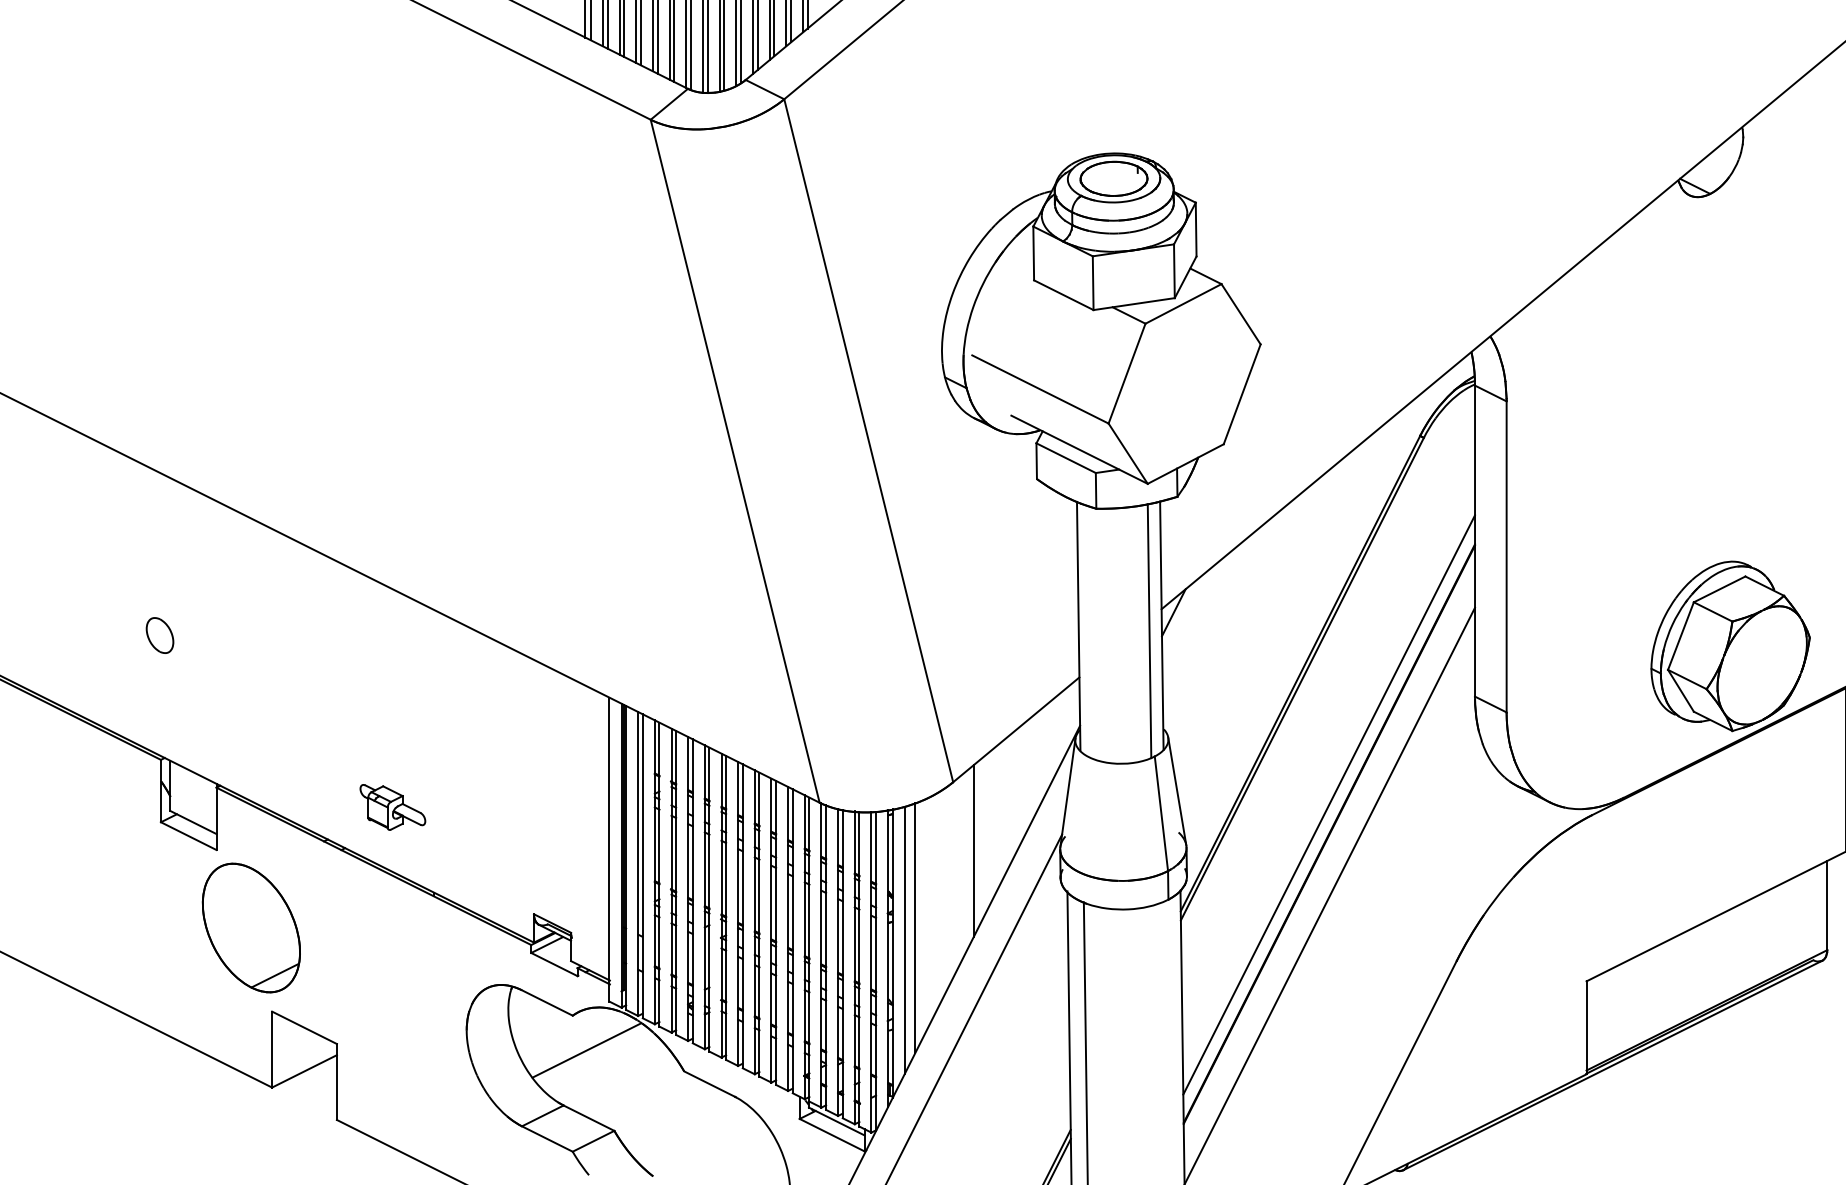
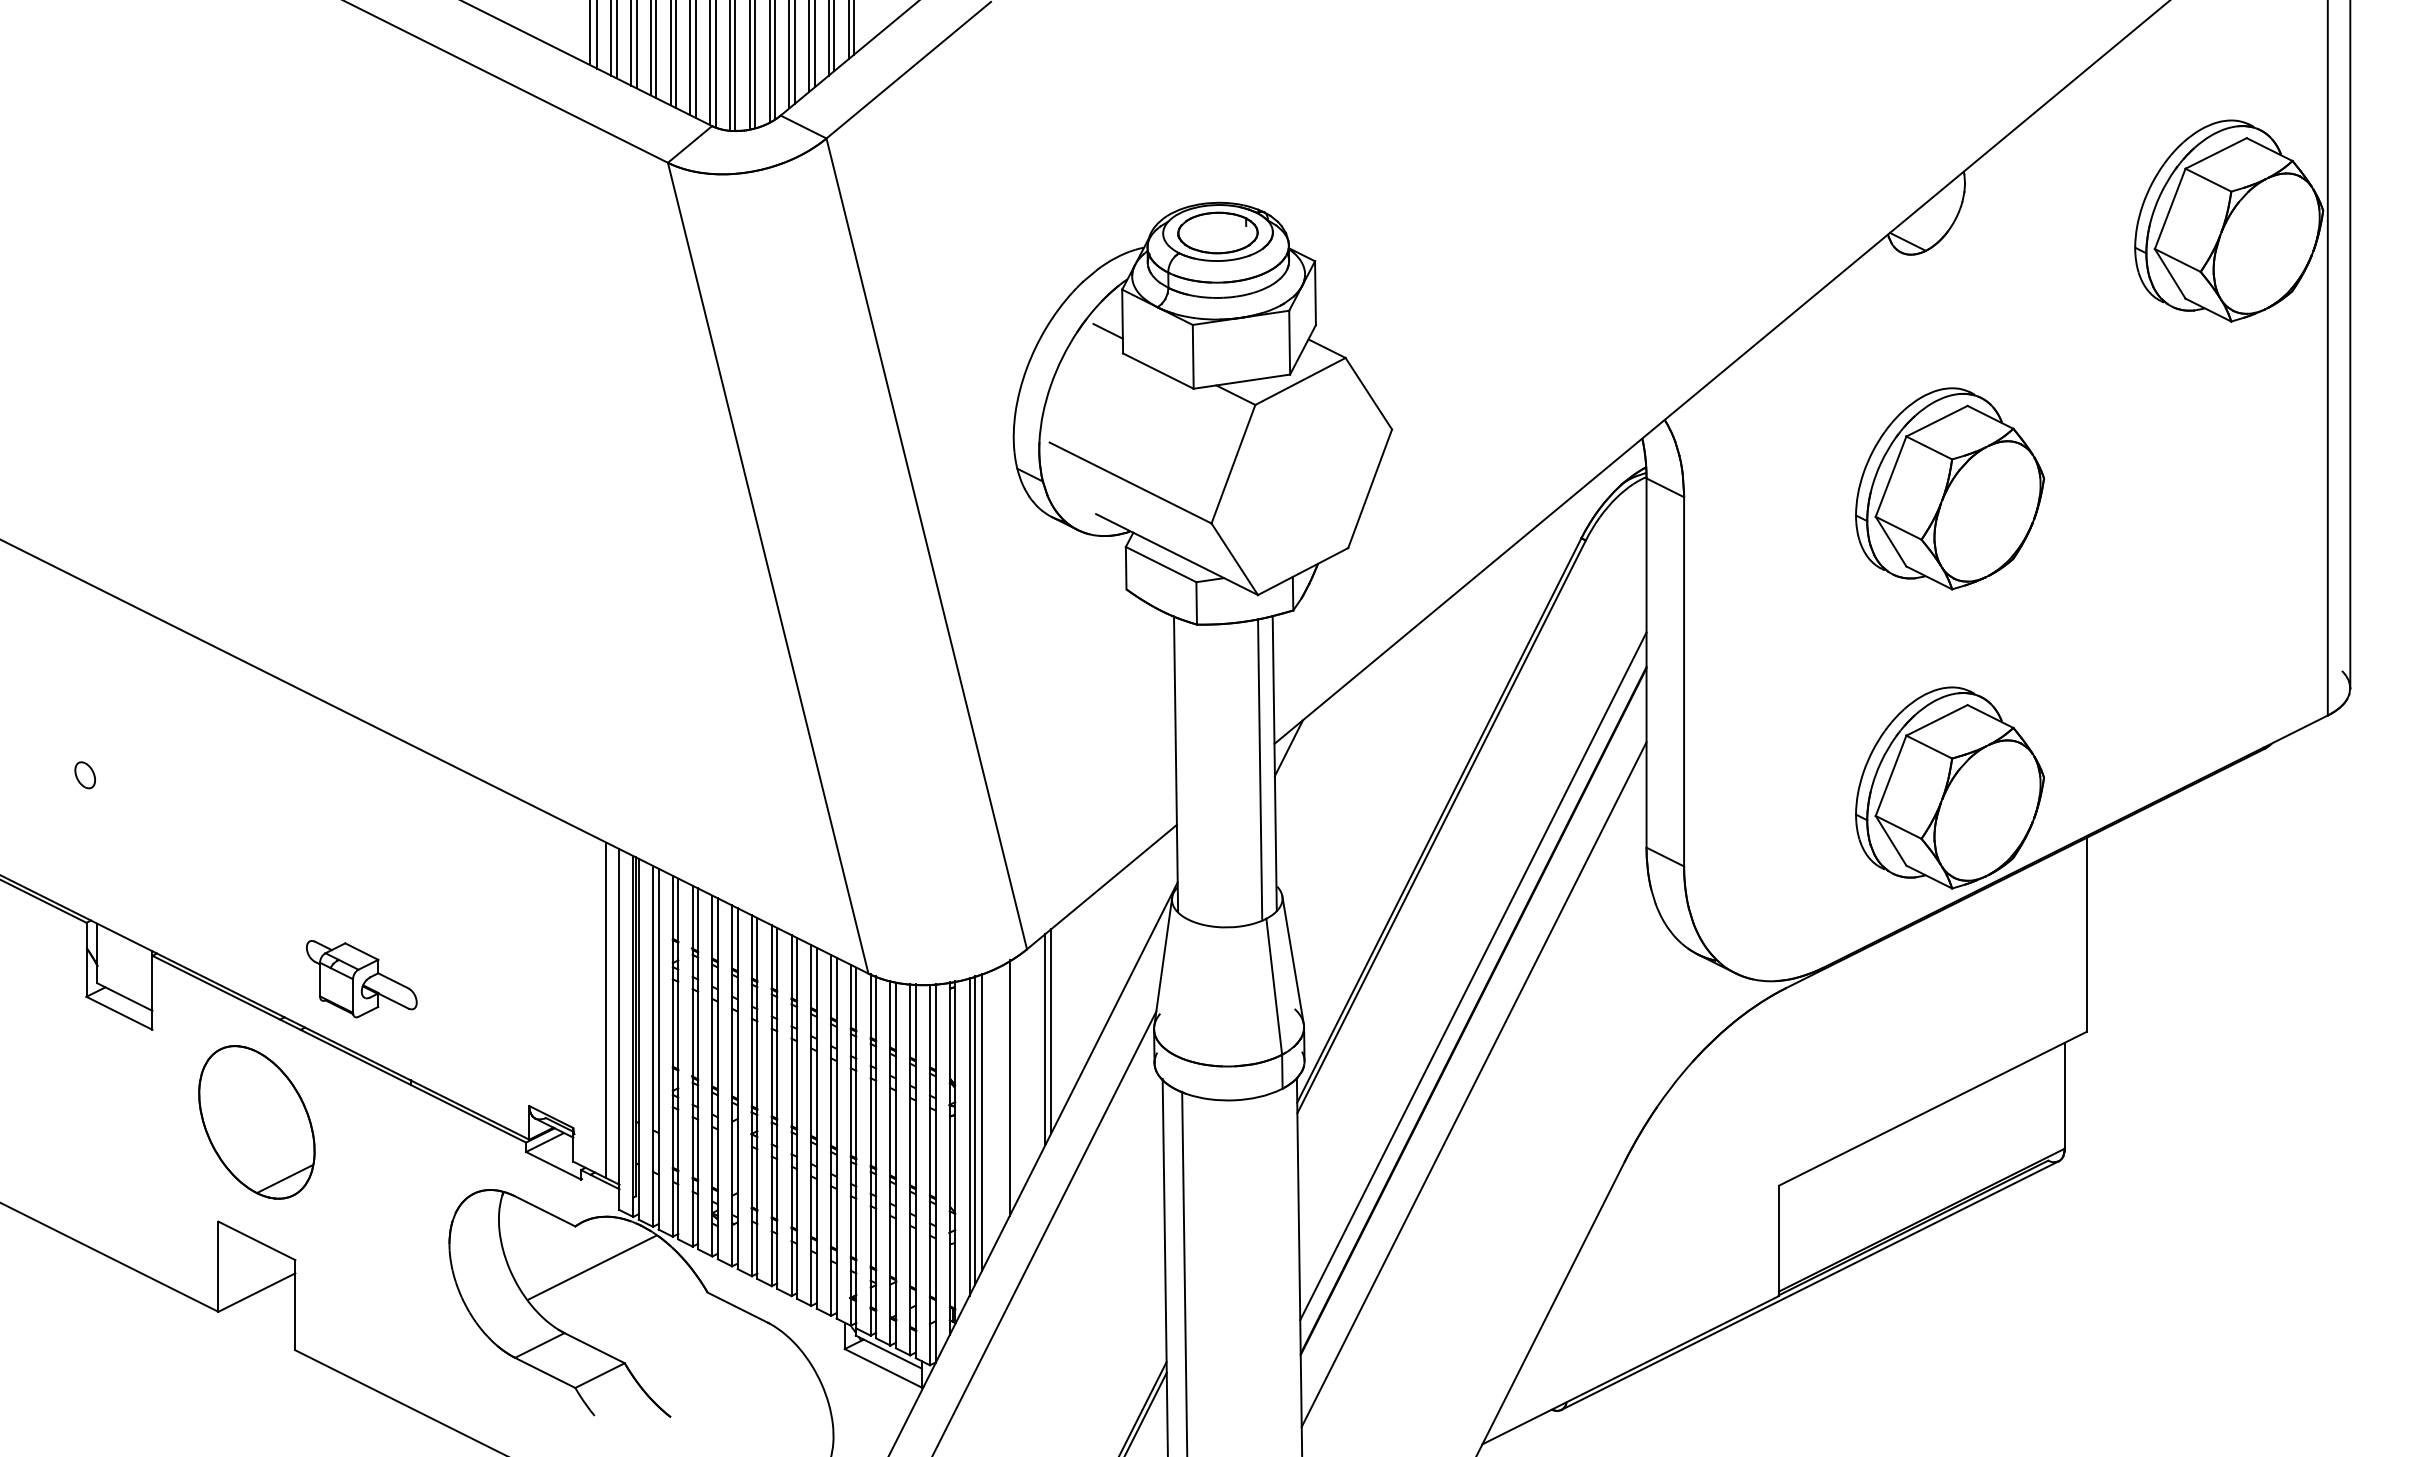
line: (1020, 261) -> (1107, 331), added
part: (1730, 394) -> (1949, 488), added
part: (159, 635) -> (84, 775), size x0.62
part: (392, 807) -> (361, 979), size x1.43
line: (598, 833) -> (606, 1010), added
line: (968, 858) -> (1045, 1039), added
line: (938, 899) -> (1009, 1088), added
part: (251, 928) -> (256, 1122), moved
line: (909, 934) -> (975, 1130), added

